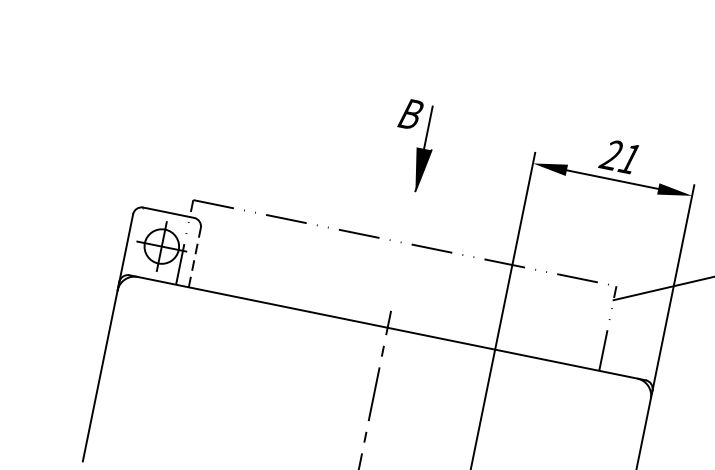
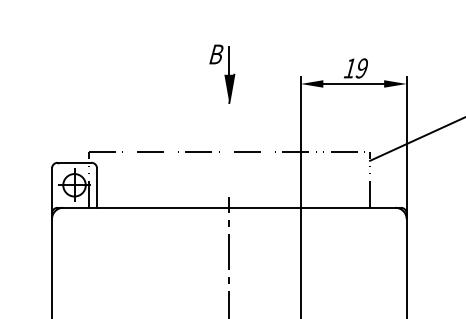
part: (414, 144) -> (222, 73), moved
text: (619, 156) -> (355, 68), 21 -> 19
line: (195, 258) -> (97, 188), dashed -> solid

